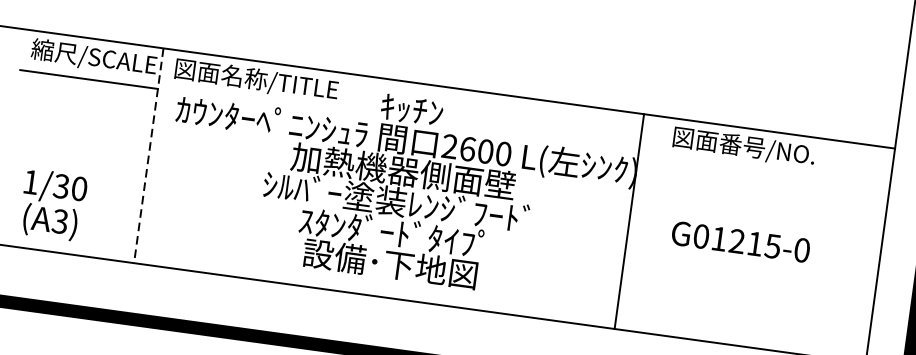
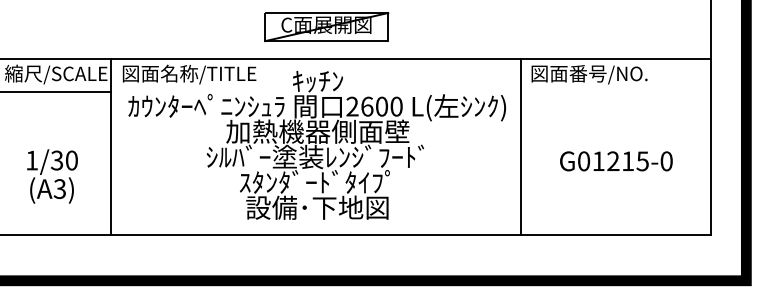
part: (431, 44) -> (326, 26), added
line: (149, 156) -> (111, 147), dashed -> solid
text: (53, 205) -> (52, 176), moved
line: (629, 221) -> (521, 147), moved
text: (740, 242) -> (616, 161), moved

